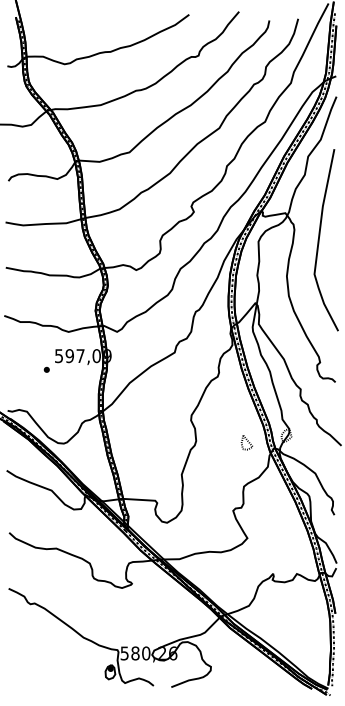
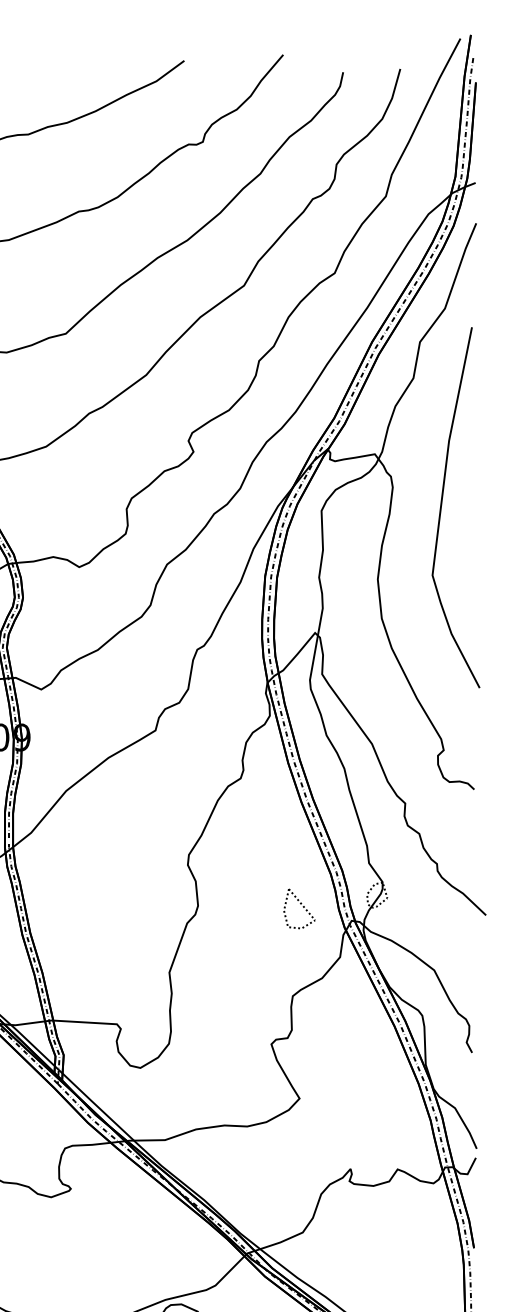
part: (246, 442) -> (297, 908), size x1.4

